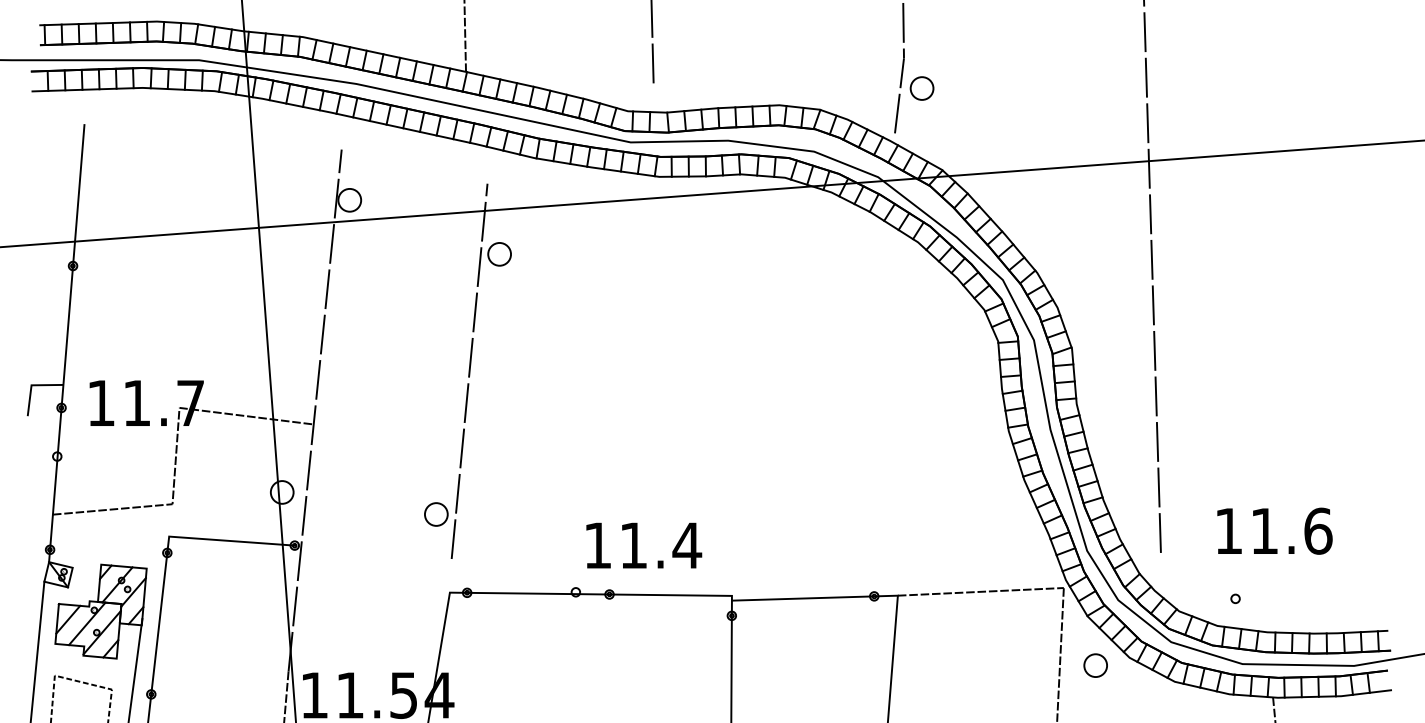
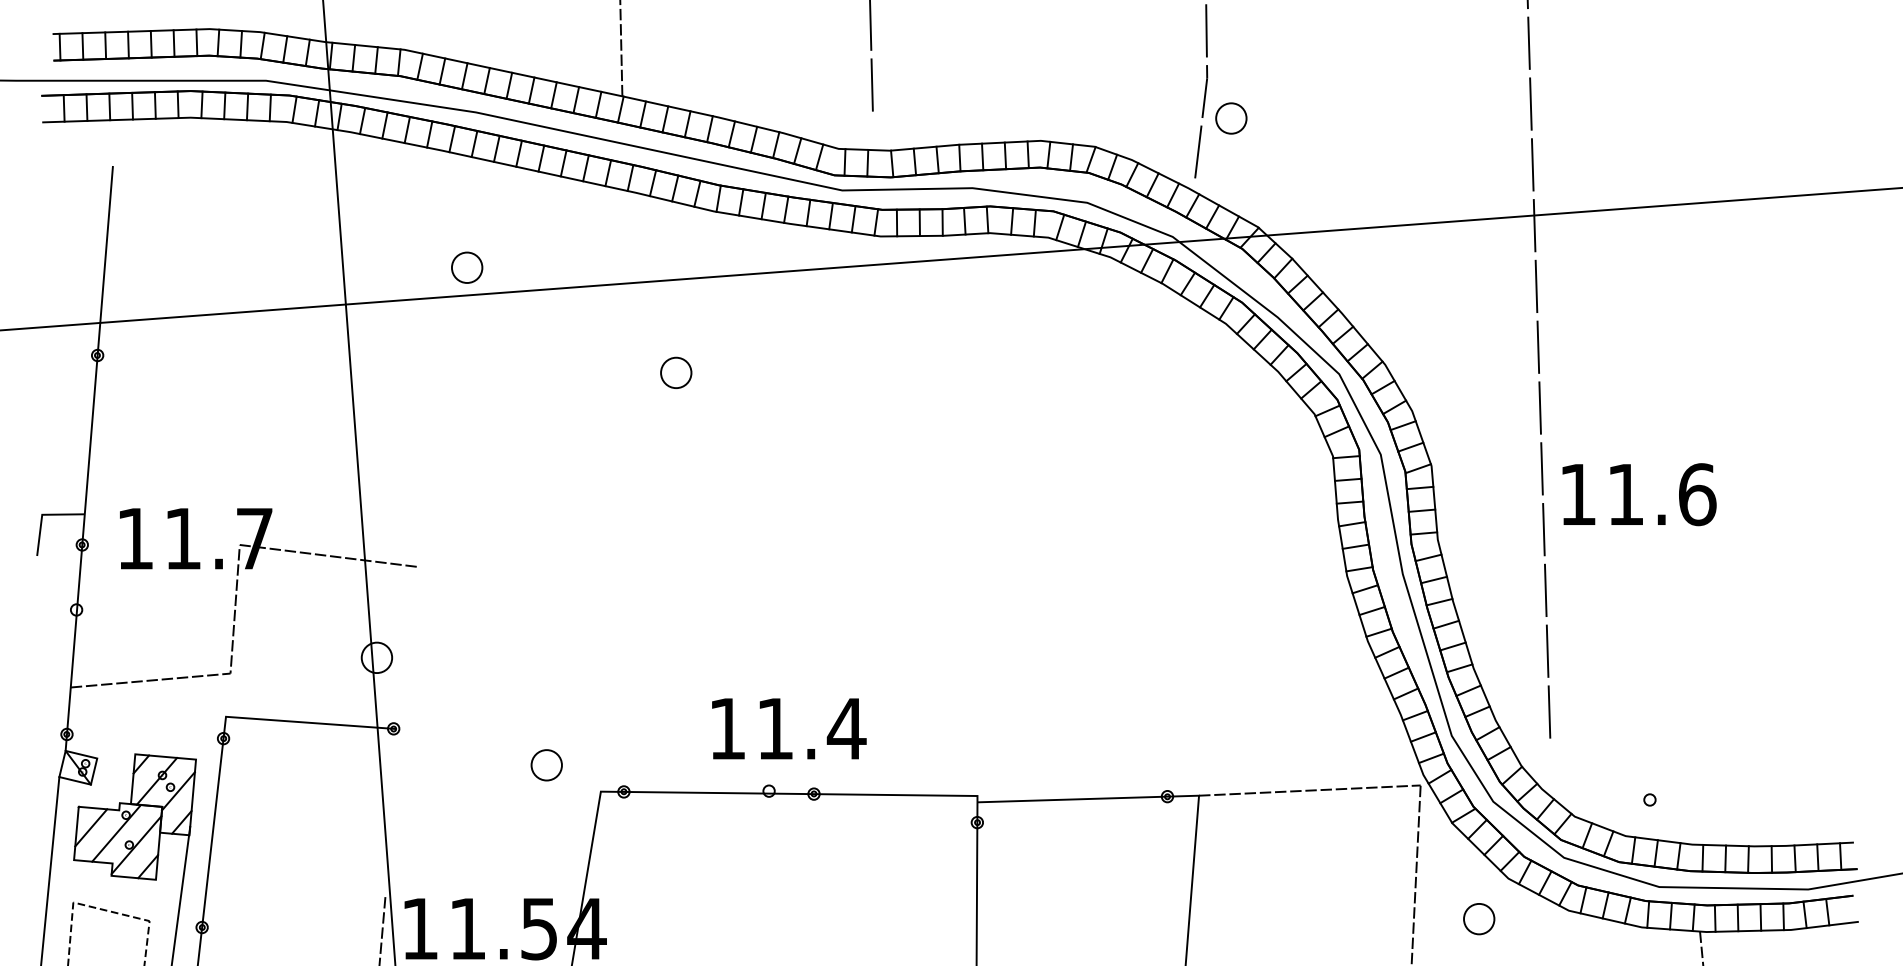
part: (499, 254) -> (676, 372), moved
line: (469, 370) -> (627, 495), removed
line: (314, 410) -> (420, 548), removed
part: (436, 514) -> (546, 765), moved
text: (1274, 531) -> (1639, 494), moved
text: (644, 545) -> (789, 728), moved
part: (1095, 665) -> (1479, 919), moved

